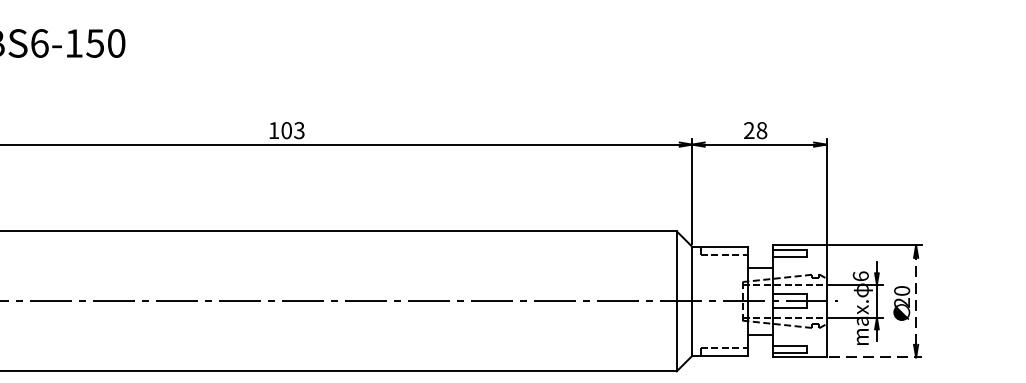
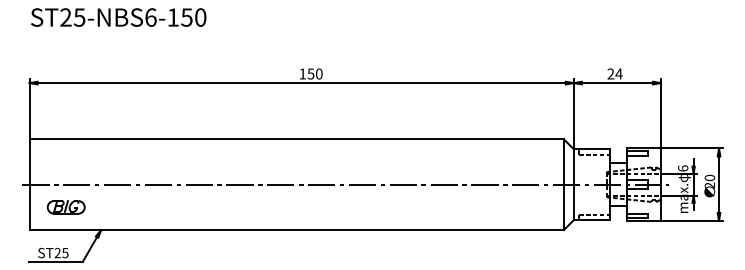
text: (292, 129) -> (314, 73), 103 -> 150
text: (761, 129) -> (618, 73), 28 -> 24
line: (916, 301) -> (719, 184), dashed -> solid
line: (875, 358) -> (692, 221), dashed -> solid

